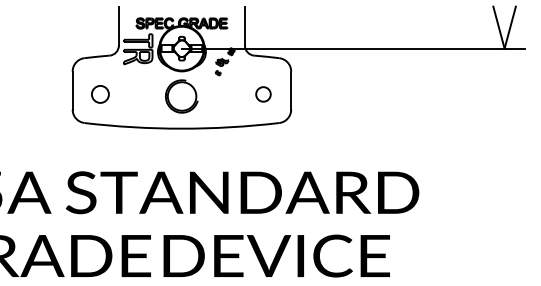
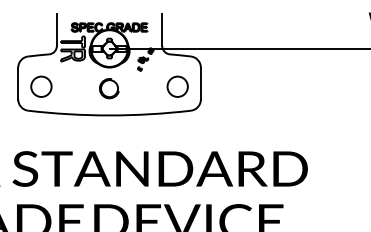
circle: (100, 94) -> (41, 86), size x1.43
circle: (263, 94) -> (177, 86), size x1.67
part: (181, 96) -> (109, 88), size x0.71

